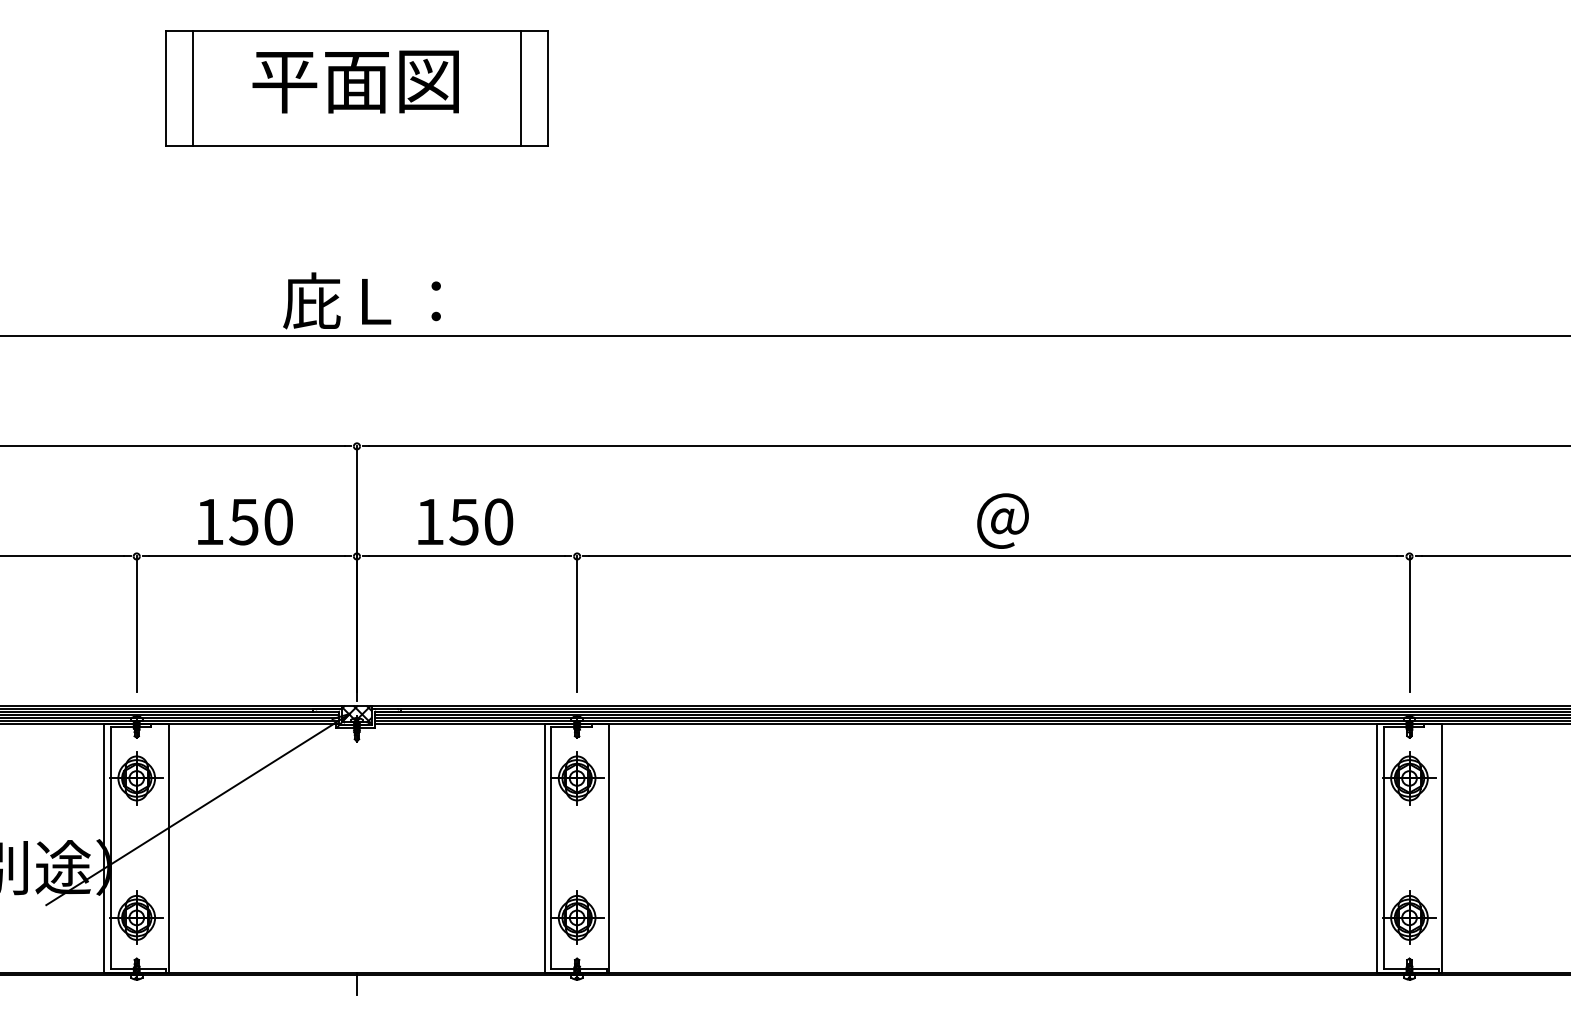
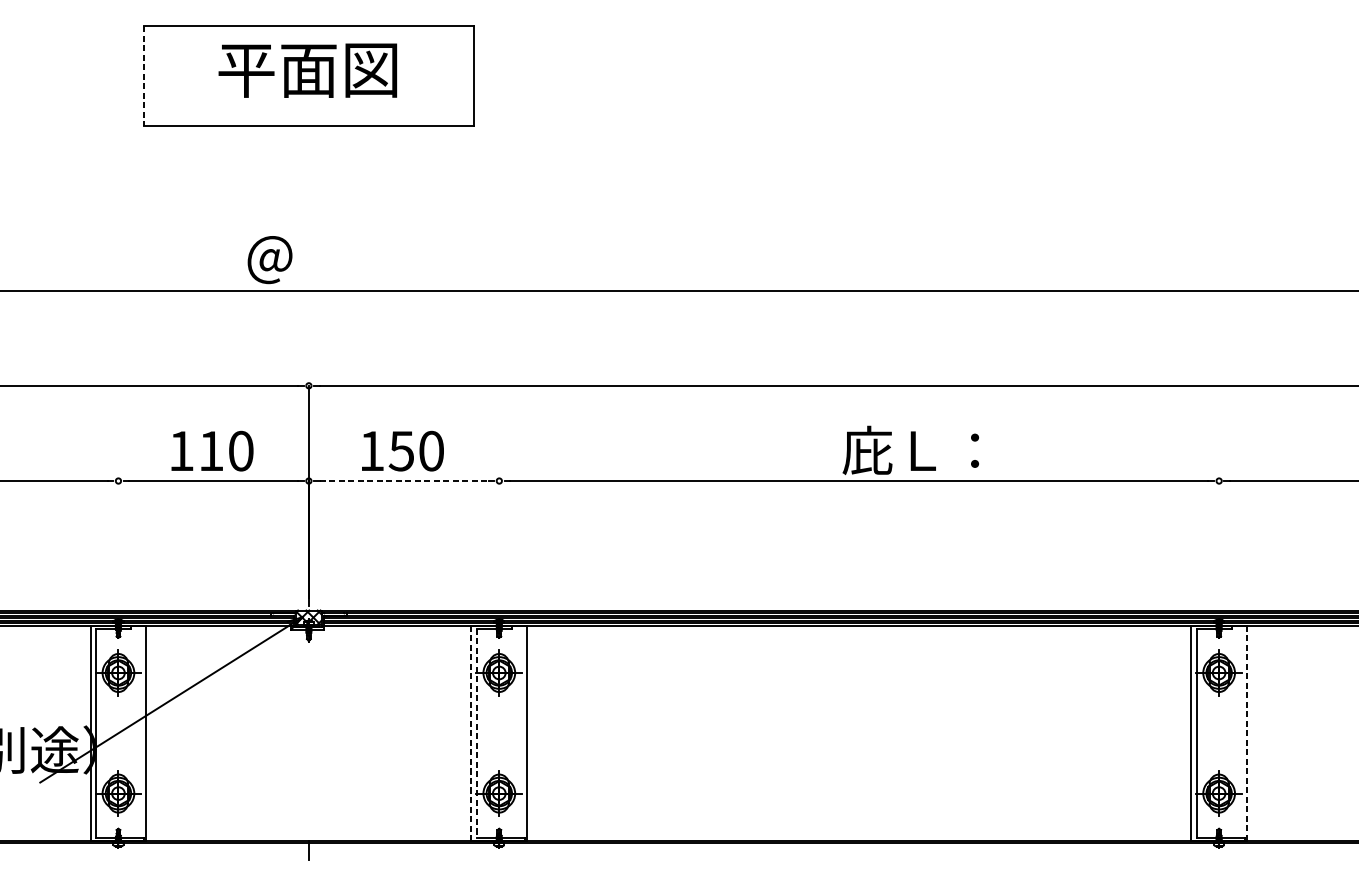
line: (192, 87) -> (166, 75), removed
line: (521, 87) -> (451, 75), removed
line: (166, 88) -> (144, 76), solid -> dashed
text: (361, 300) -> (312, 259), 庇Ｌ： -> ＠
text: (1052, 520) -> (910, 449), ＠ -> 庇Ｌ：
text: (243, 522) -> (210, 451), 150 -> 110
line: (467, 556) -> (404, 481), solid -> dashed
line: (136, 623) -> (118, 538), removed
line: (577, 623) -> (499, 538), removed
line: (1409, 623) -> (1219, 538), removed
line: (1441, 847) -> (1246, 732), solid -> dashed
line: (544, 848) -> (471, 733), solid -> dashed
line: (551, 848) -> (477, 733), solid -> dashed

